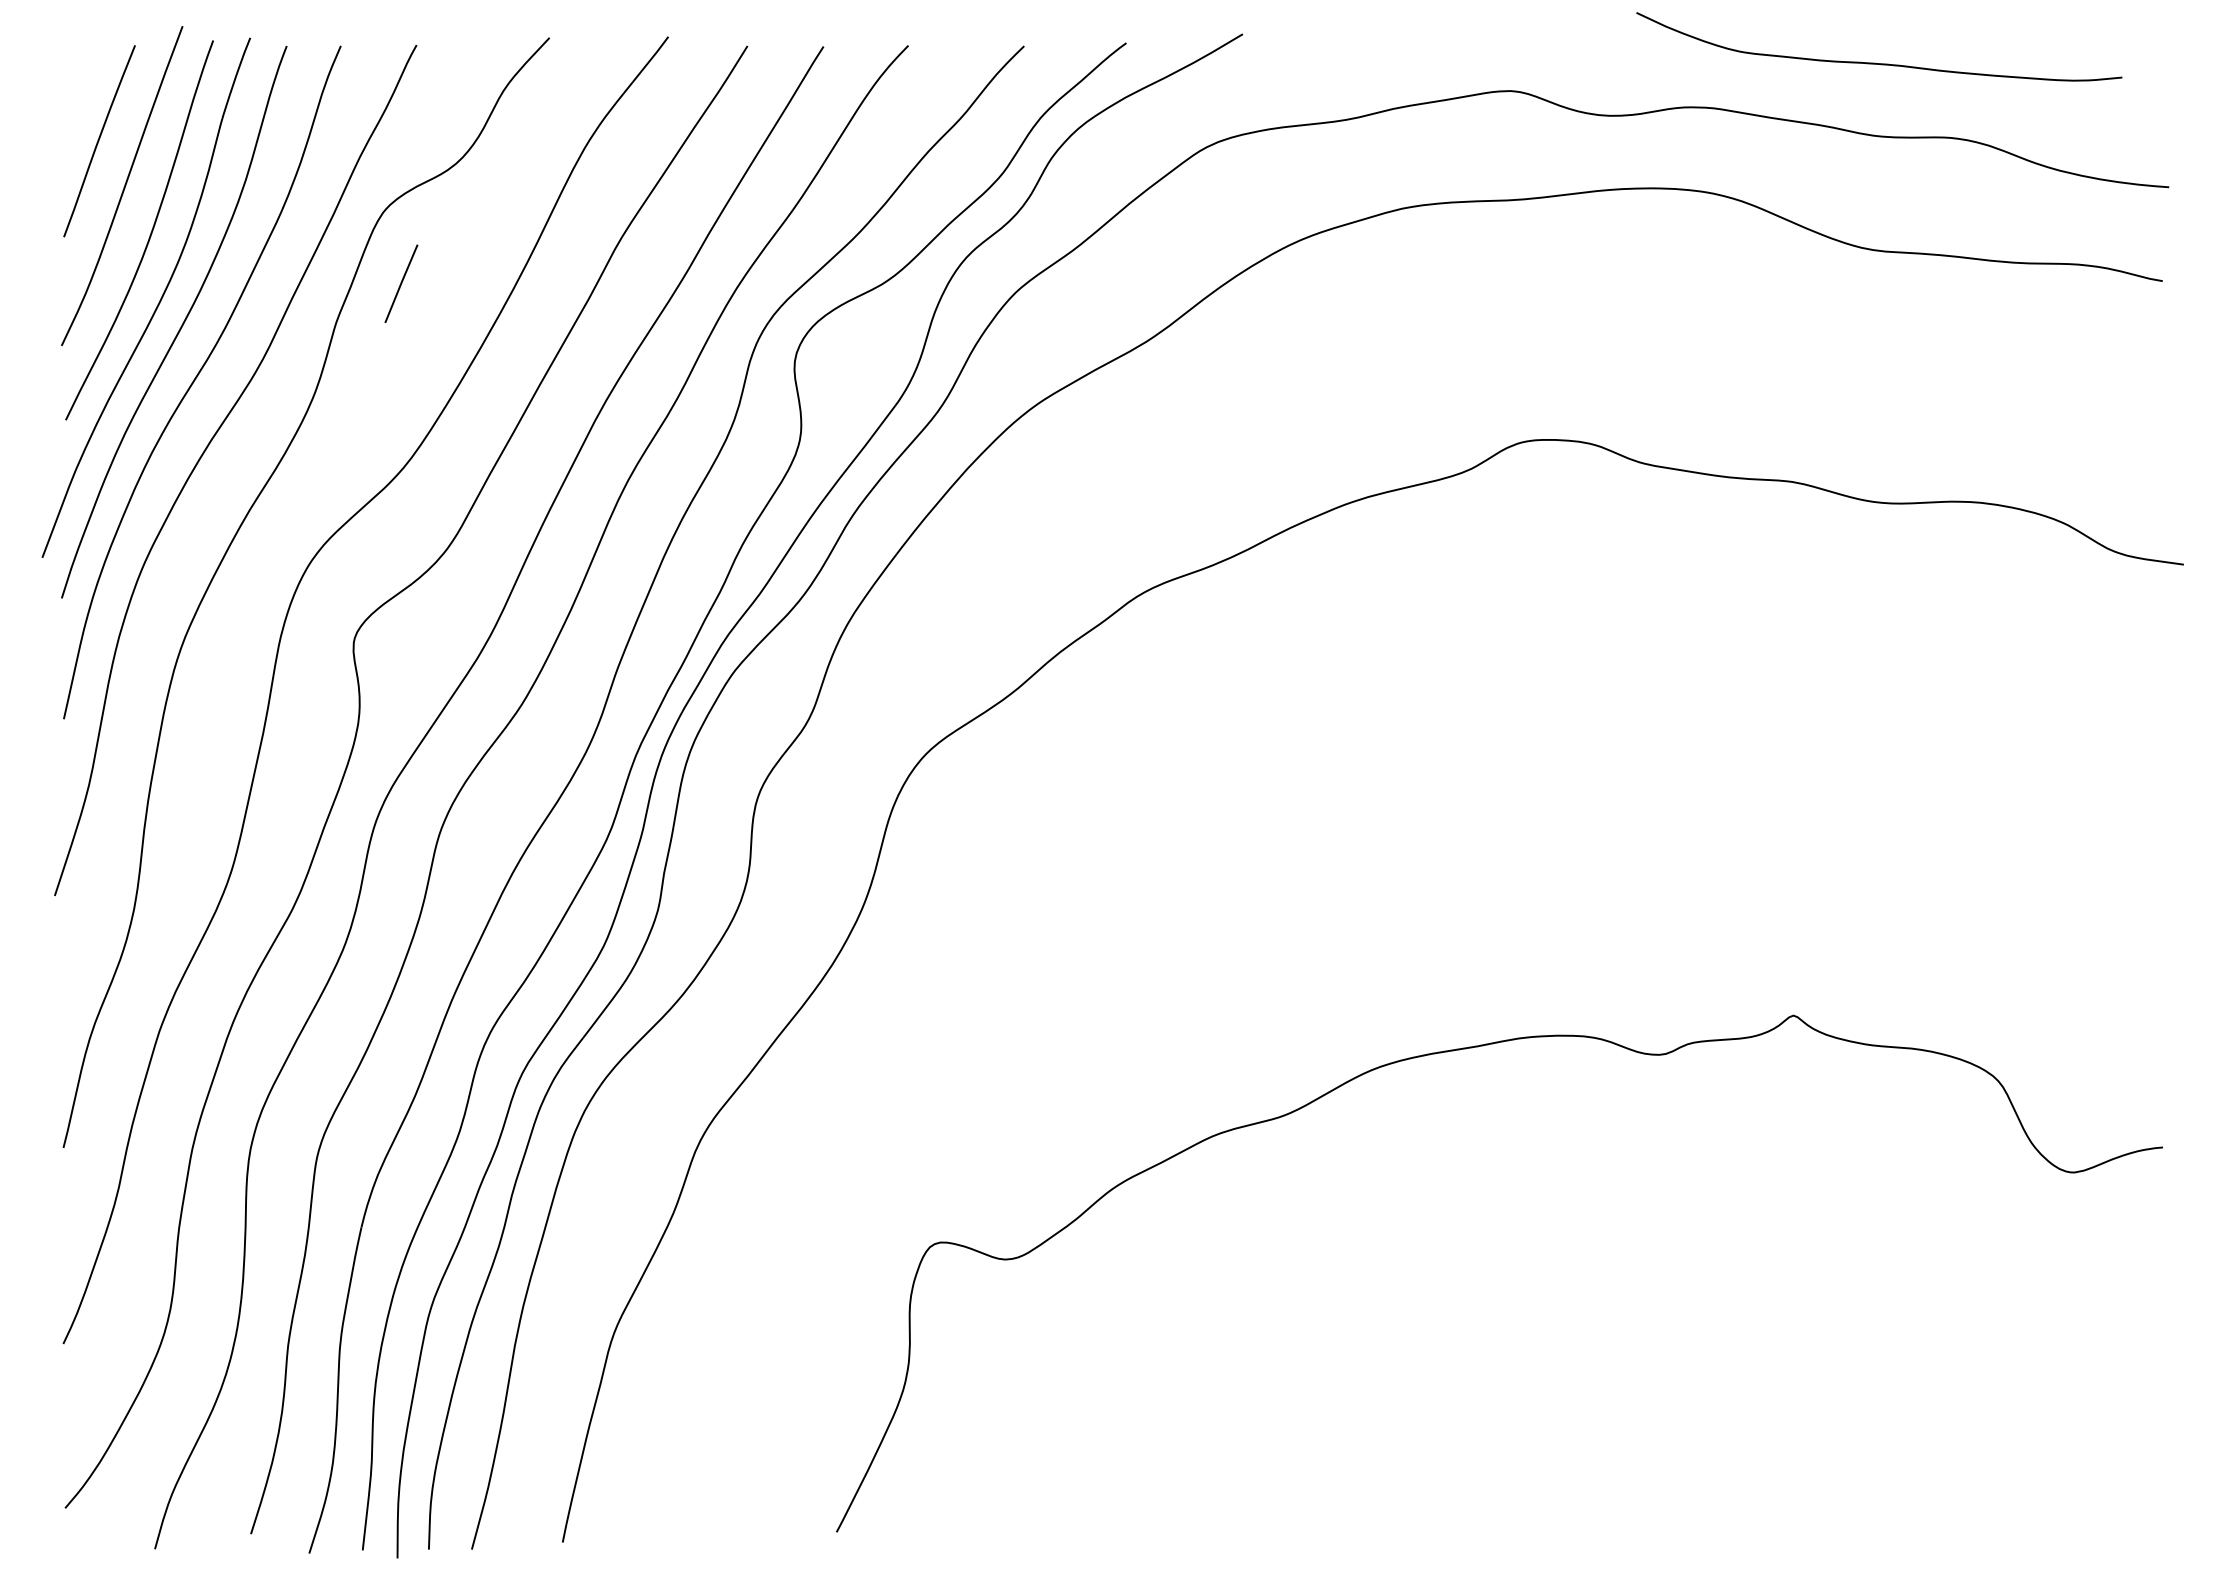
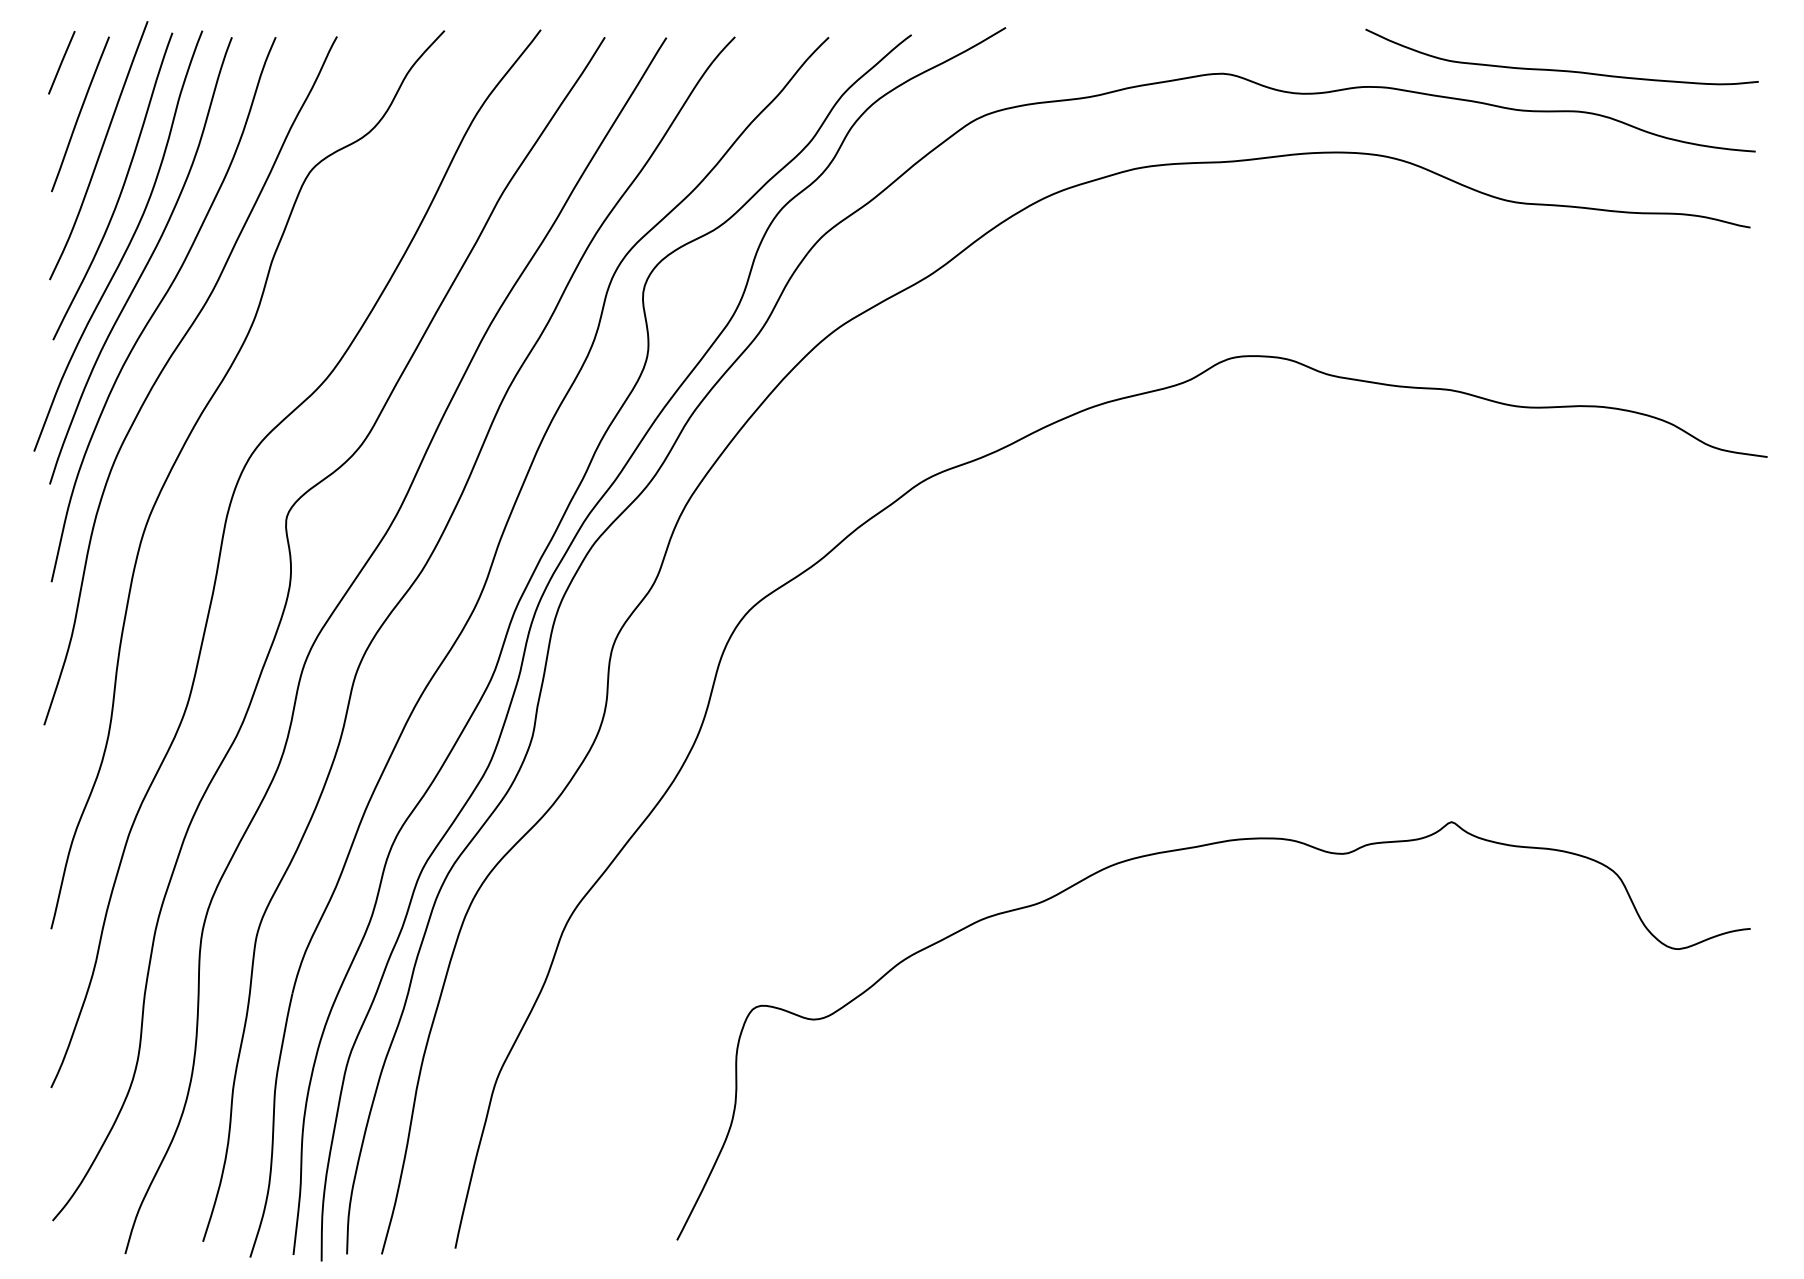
curve: (1877, 62) -> (1560, 69), moved
line: (401, 283) -> (61, 62), moved

